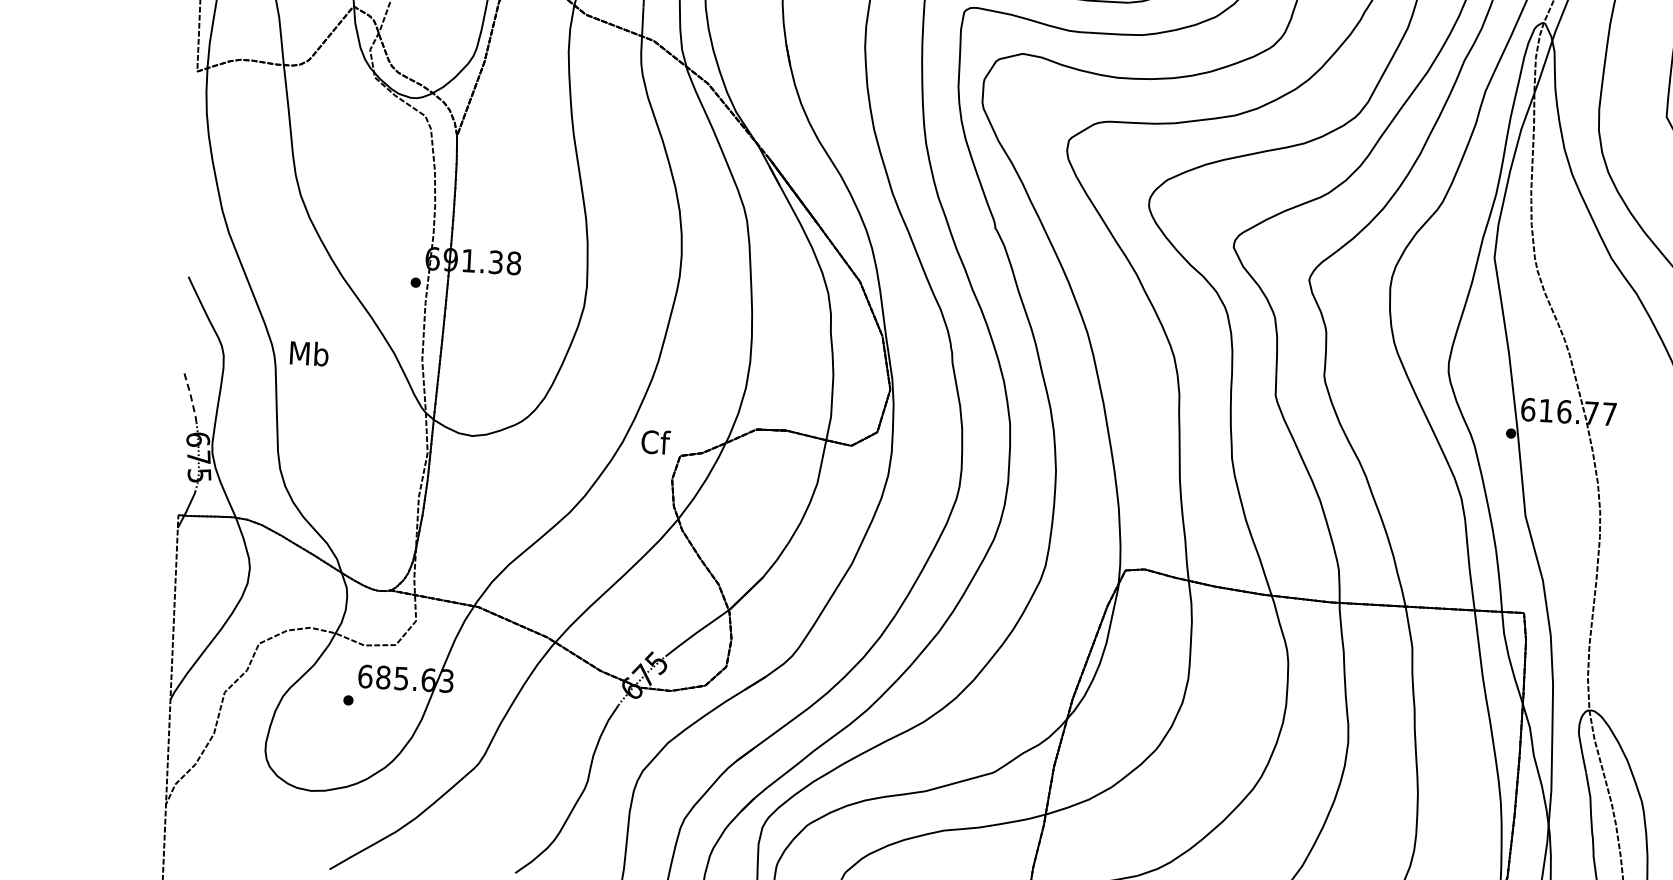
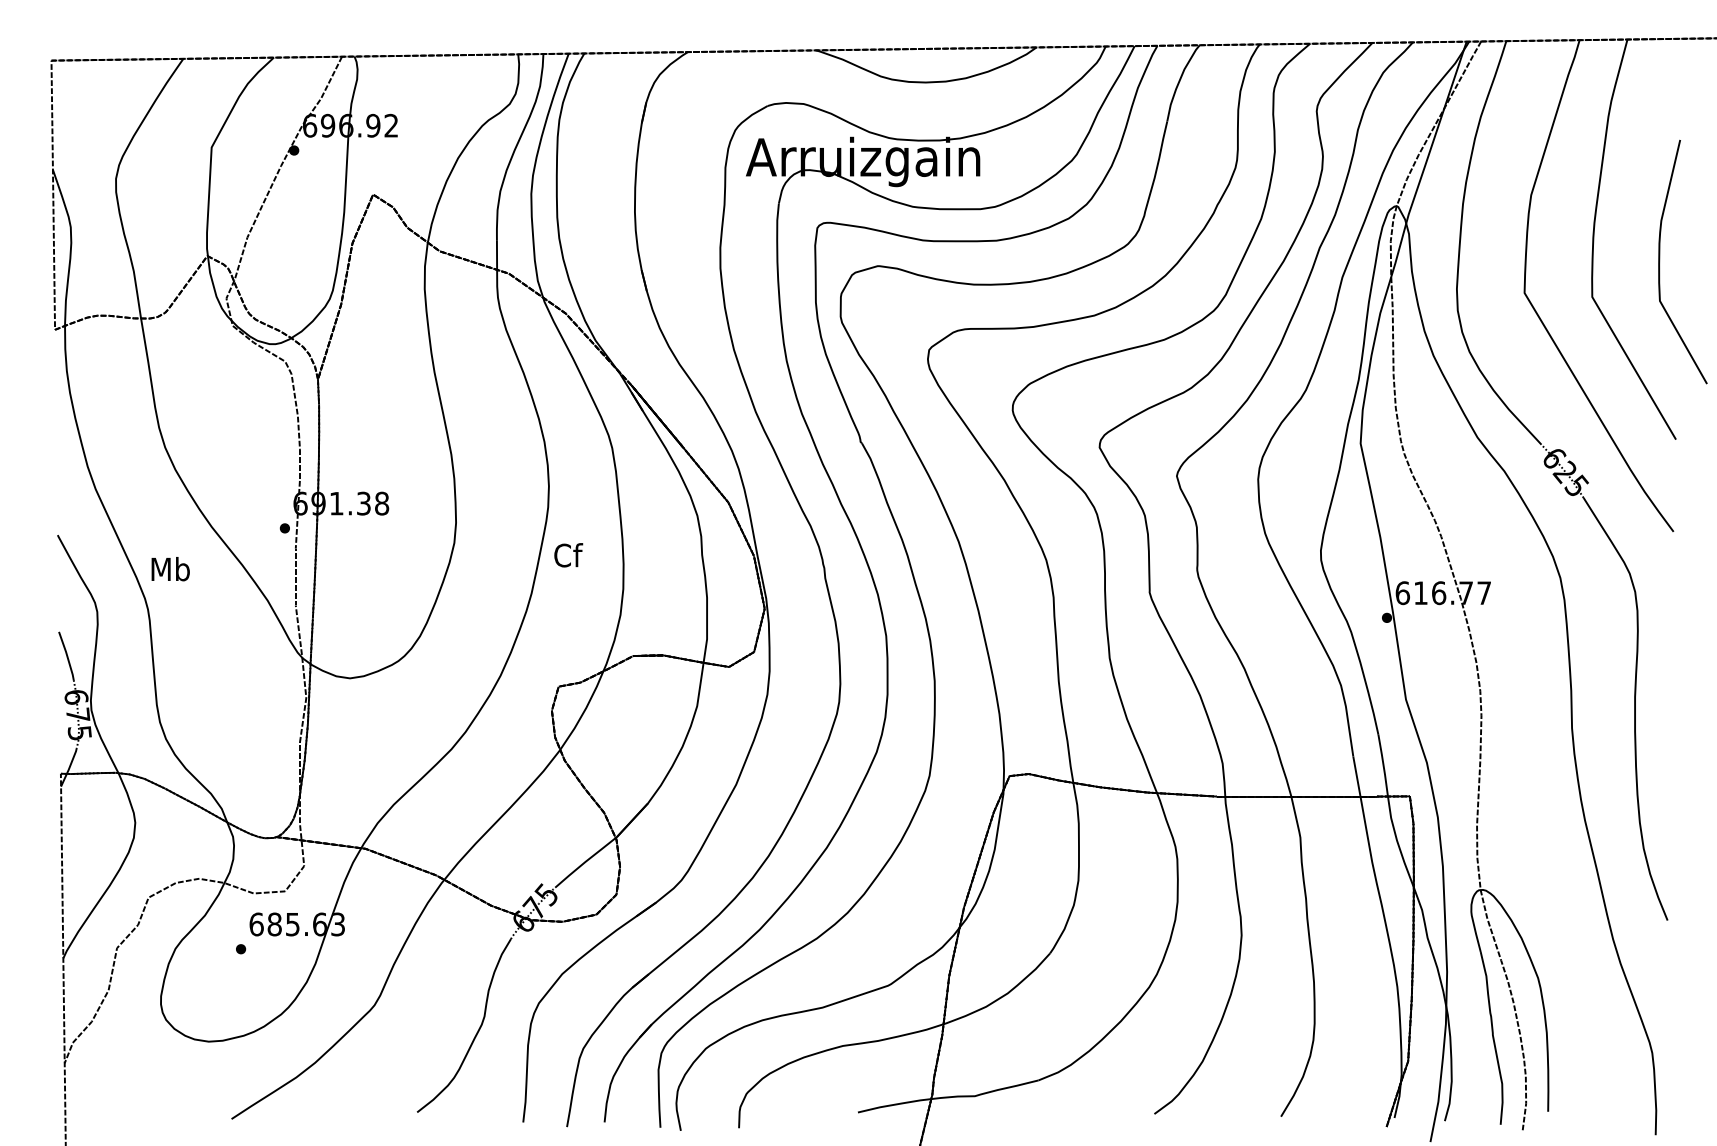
text: (309, 353) -> (170, 569), moved
line: (191, 397) -> (67, 655), dashed -> solid
text: (655, 442) -> (568, 555), moved

